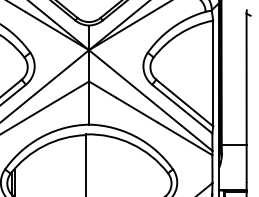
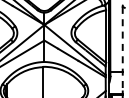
line: (246, 97) -> (122, 48), solid -> dashed

